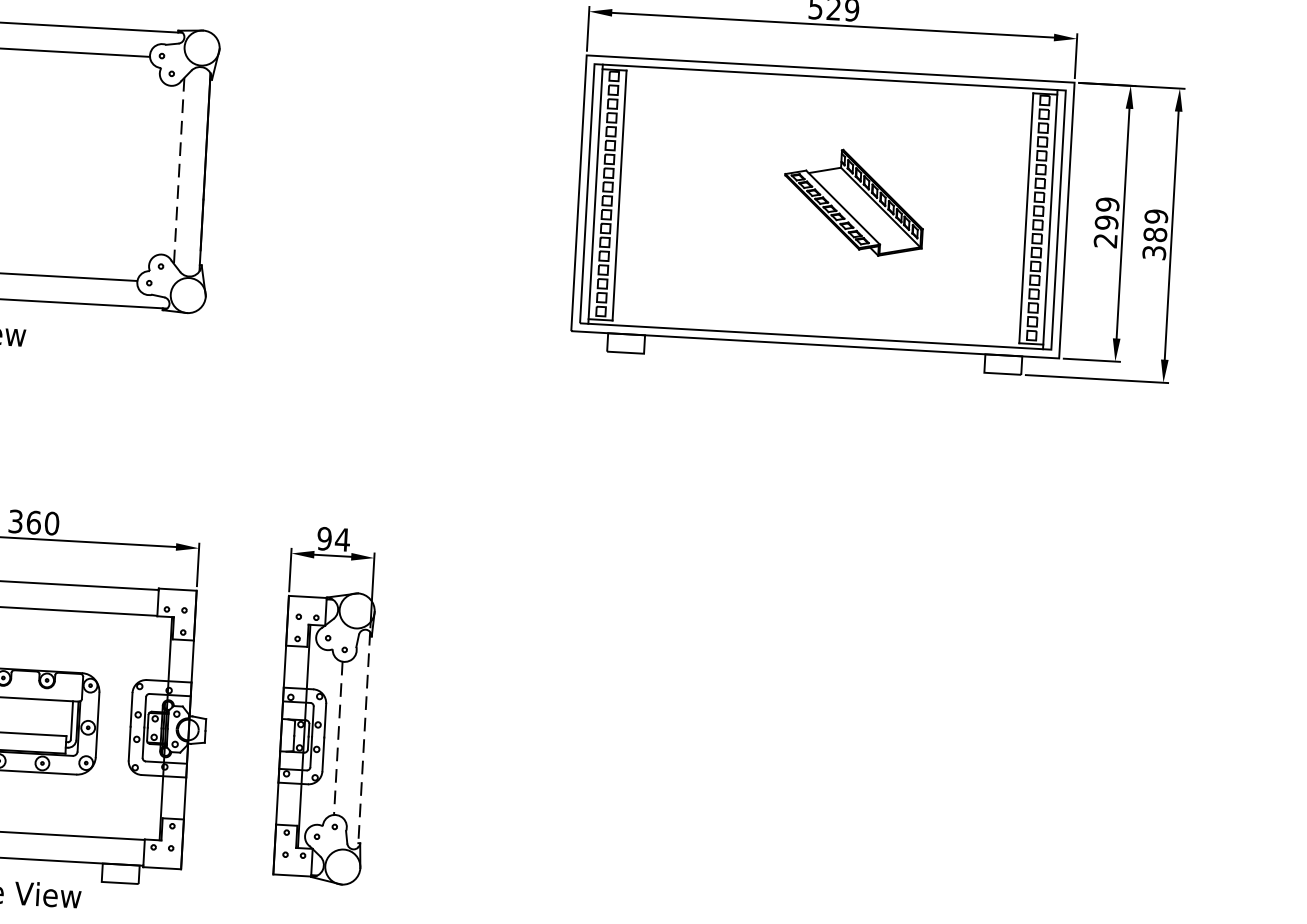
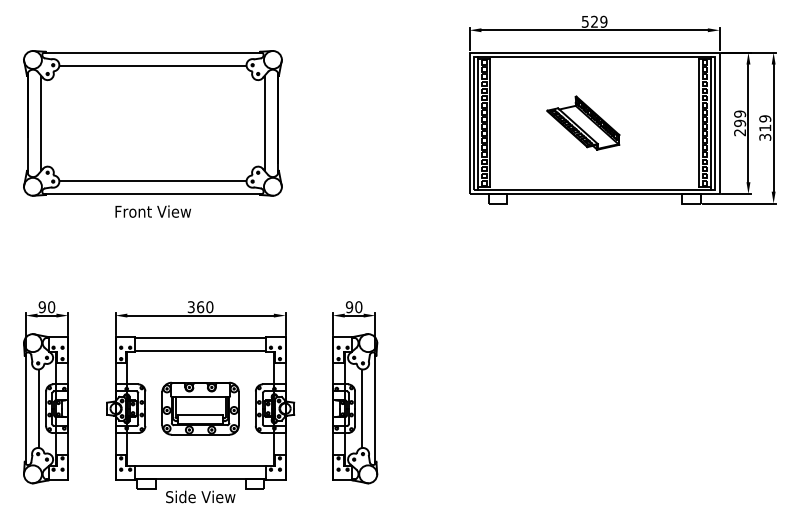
line: (178, 171) -> (264, 123), dashed -> solid
part: (854, 201) -> (583, 122), moved
text: (1155, 233) -> (765, 127), 389 -> 319
text: (342, 540) -> (358, 307), 94 -> 90
line: (338, 739) -> (362, 409), dashed -> solid
line: (364, 741) -> (375, 409), dashed -> solid

